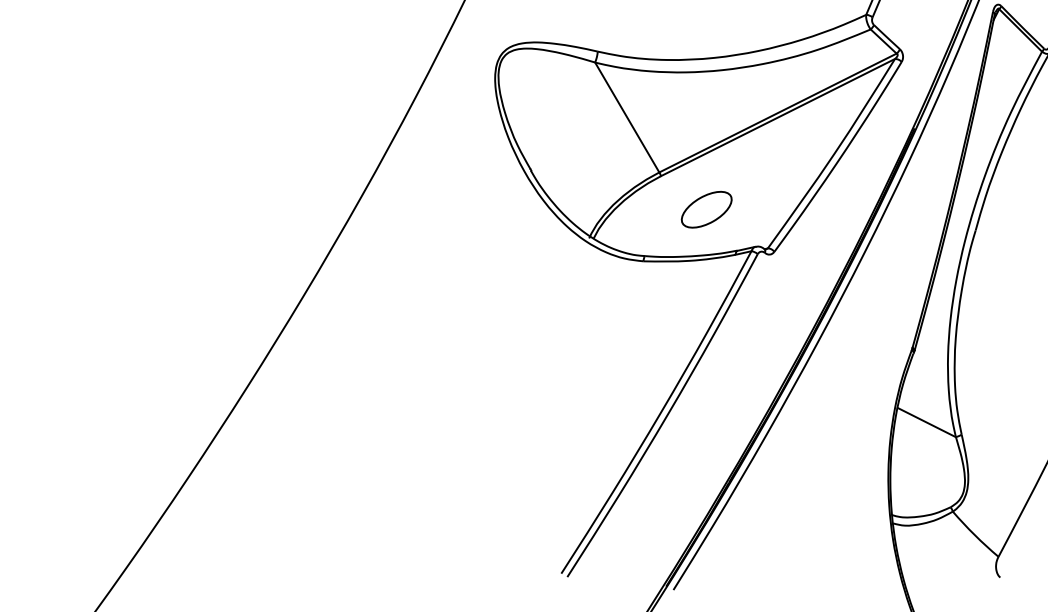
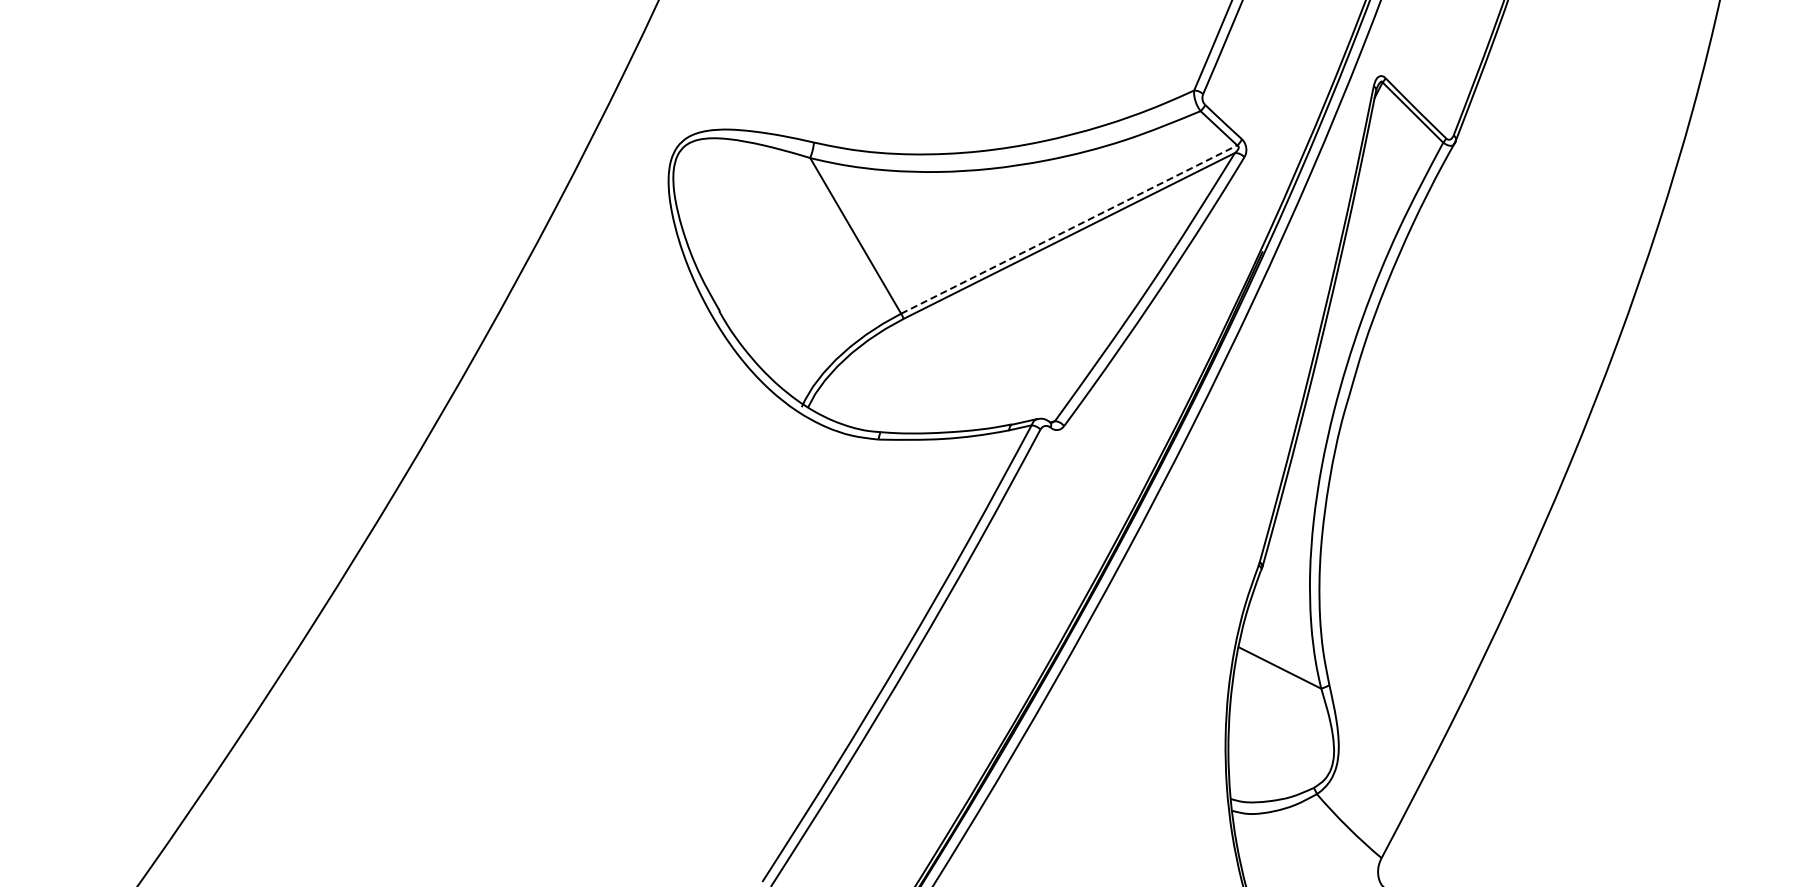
line: (778, 113) -> (1069, 229), solid -> dashed
part: (706, 209) -> (968, 366), removed

